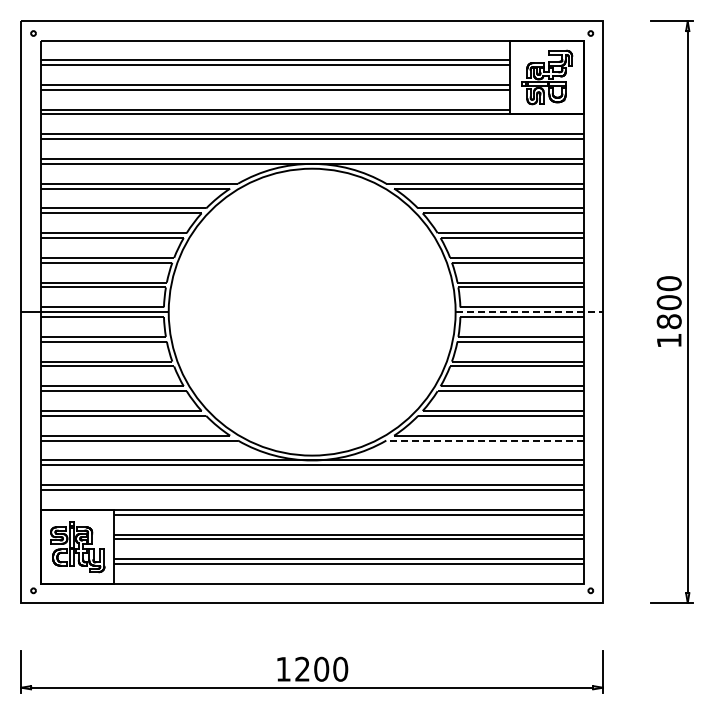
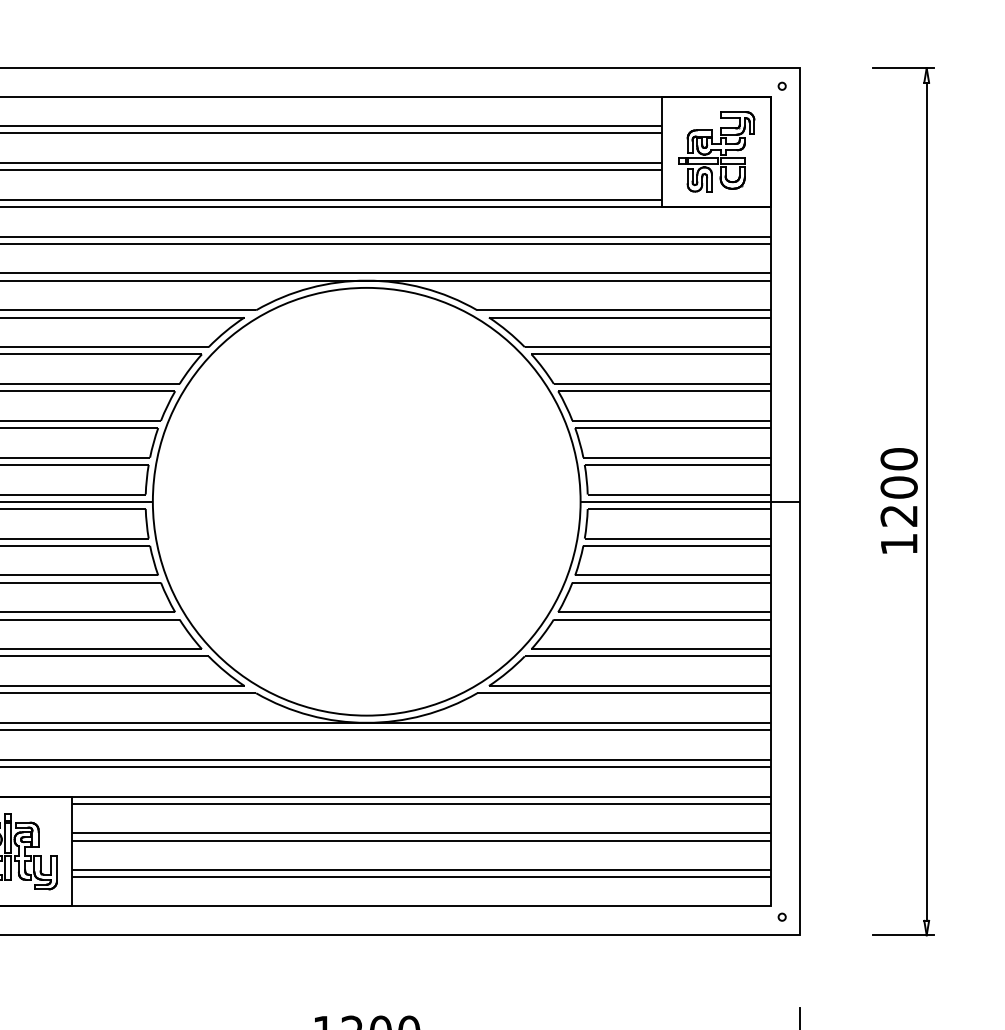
line: (529, 312) -> (690, 502), dashed -> solid
text: (668, 321) -> (898, 515), 1800 -> 1200
line: (484, 440) -> (623, 693), dashed -> solid

